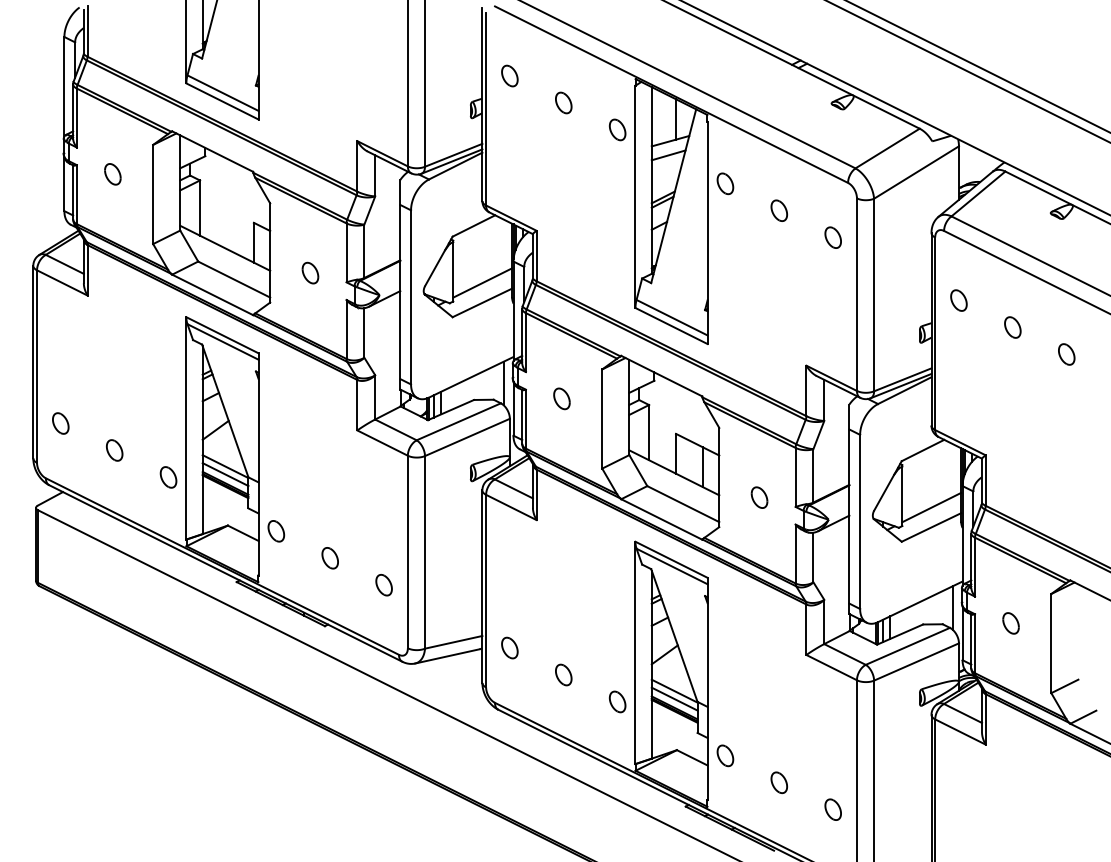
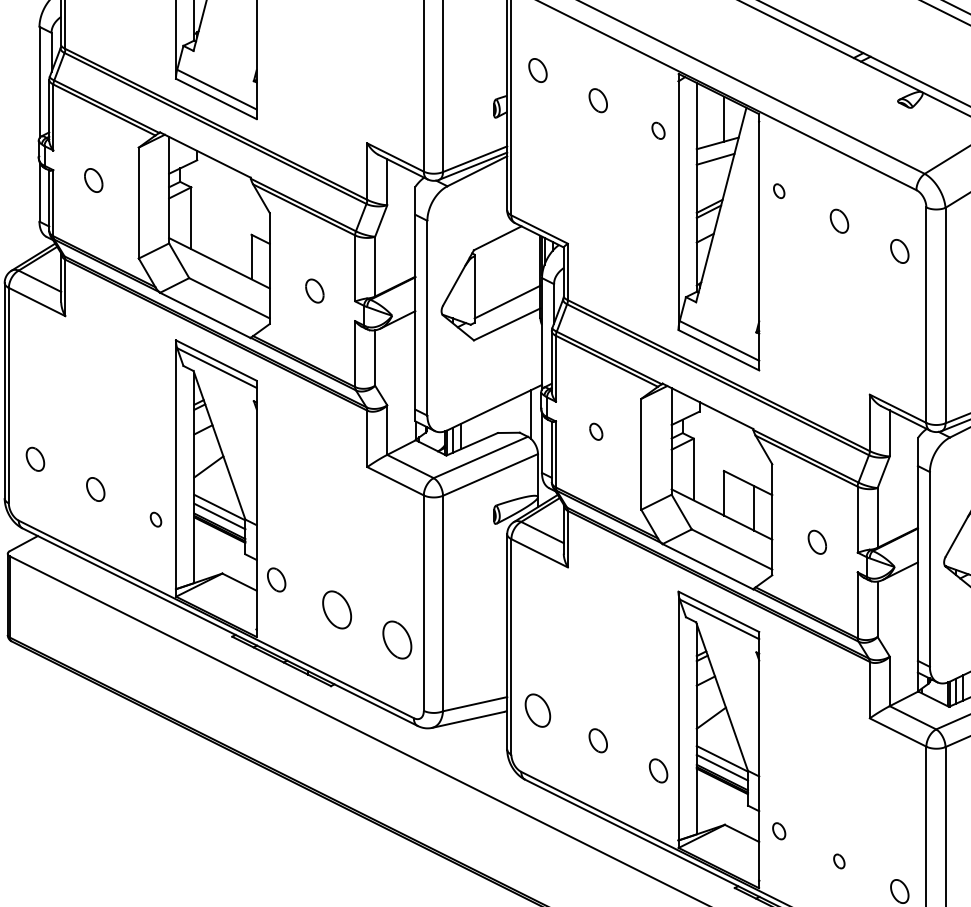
part: (617, 129) -> (658, 130), size x0.7
part: (725, 183) -> (779, 190), size x0.6
part: (561, 398) -> (595, 431), size x0.7
part: (168, 477) -> (155, 519), size x0.6
part: (329, 558) -> (336, 610), size x1.6
part: (383, 585) -> (396, 640), size x1.6
part: (509, 647) -> (537, 709), size x1.4
part: (725, 755) -> (779, 830), size x0.7
part: (778, 782) -> (838, 861), size x0.6

